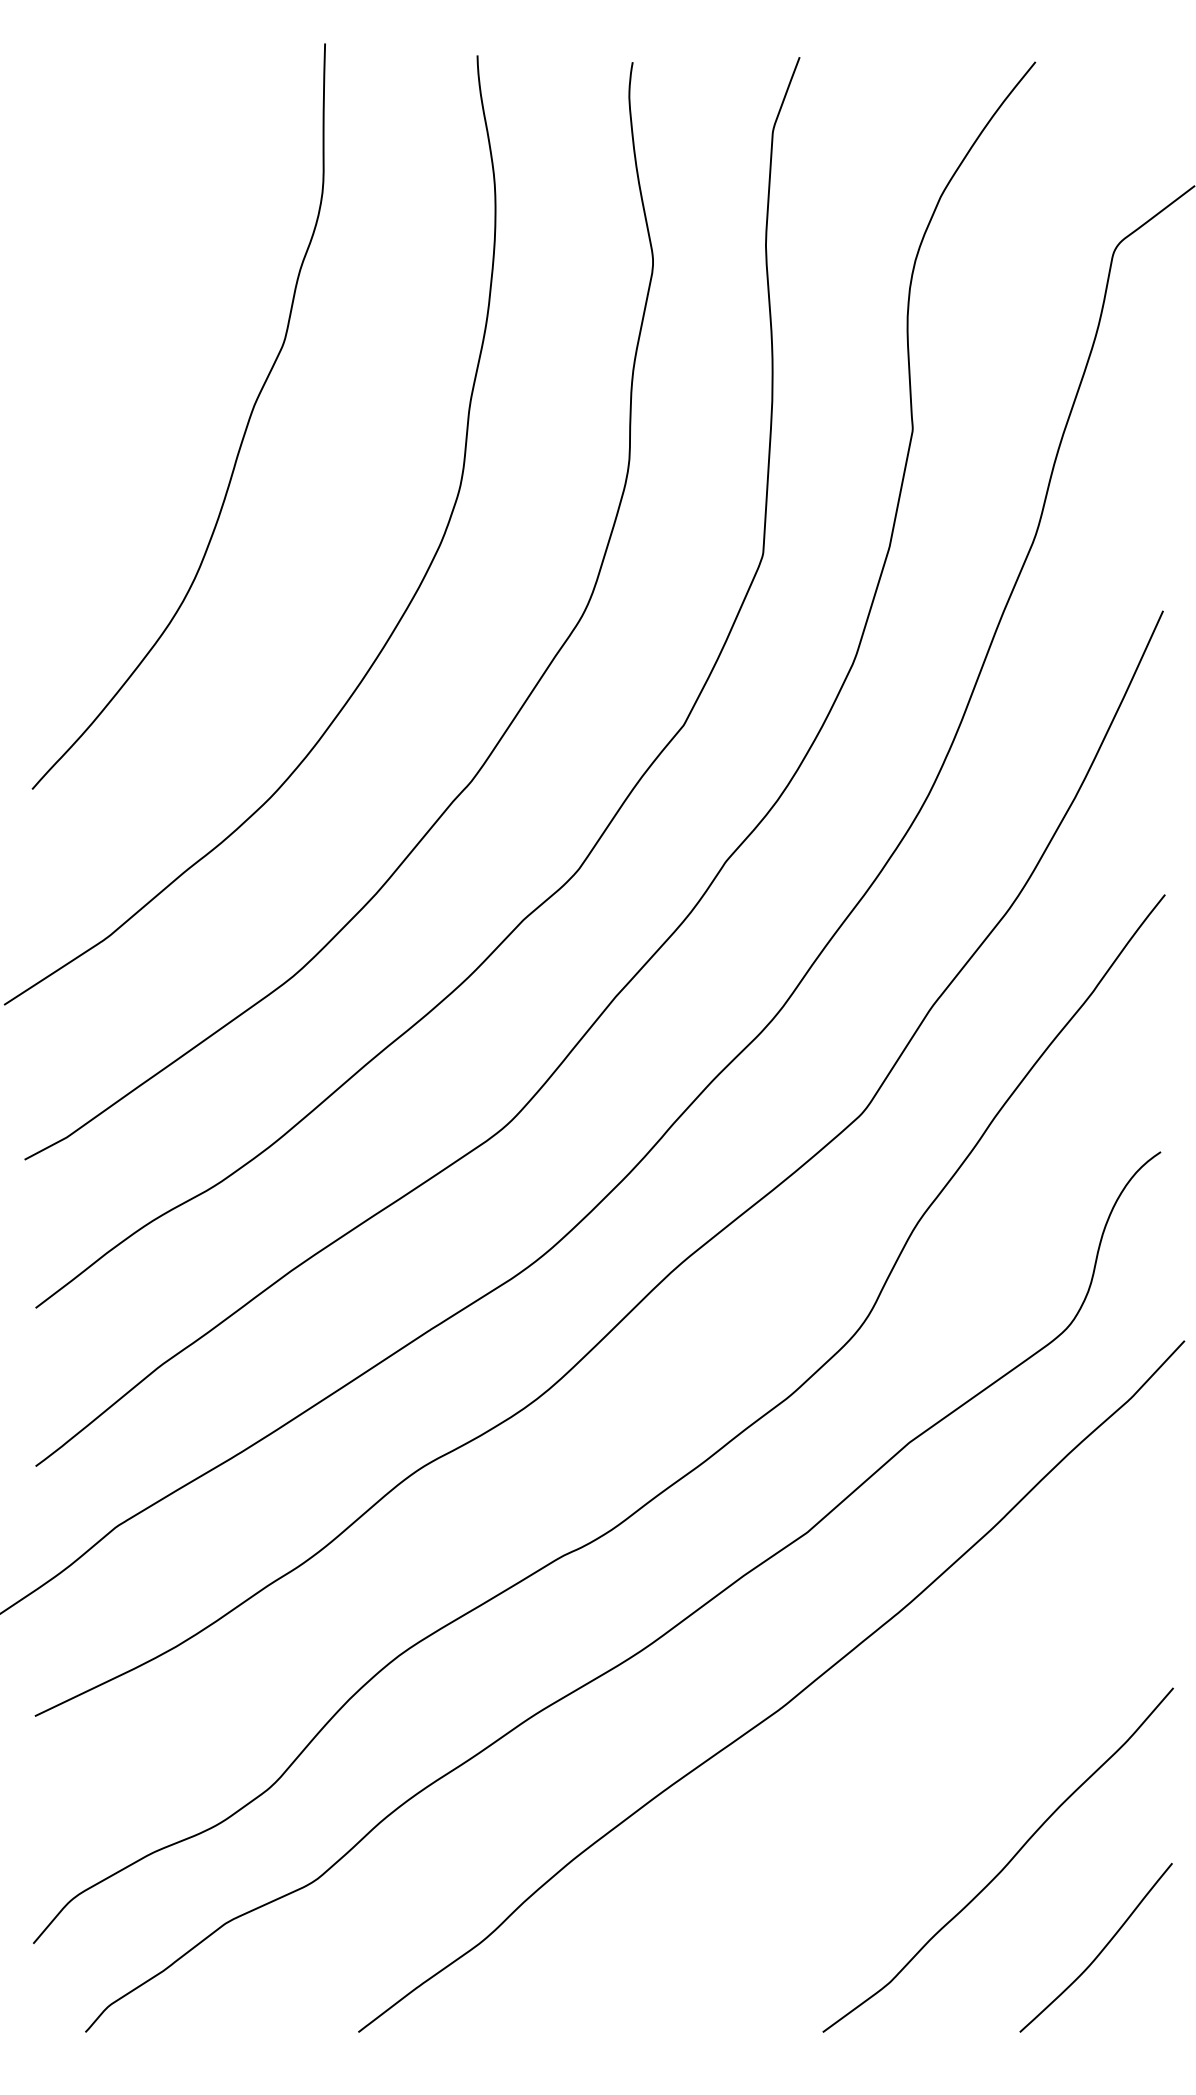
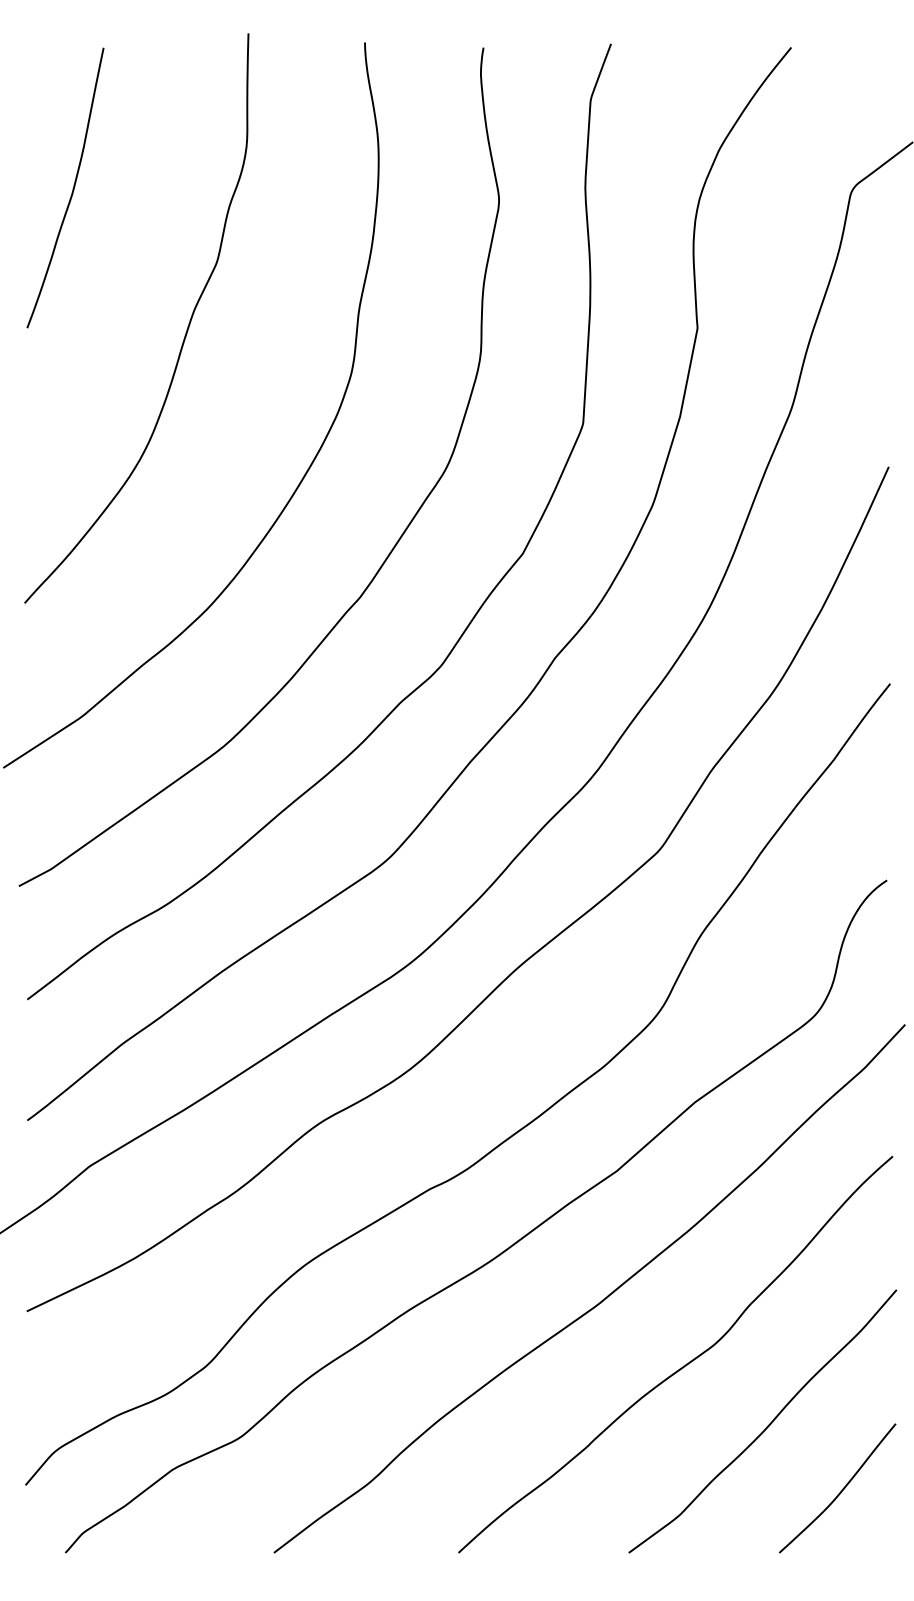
curve: (94, 246) -> (72, 188), added
curve: (894, 1786) -> (683, 1365), added

